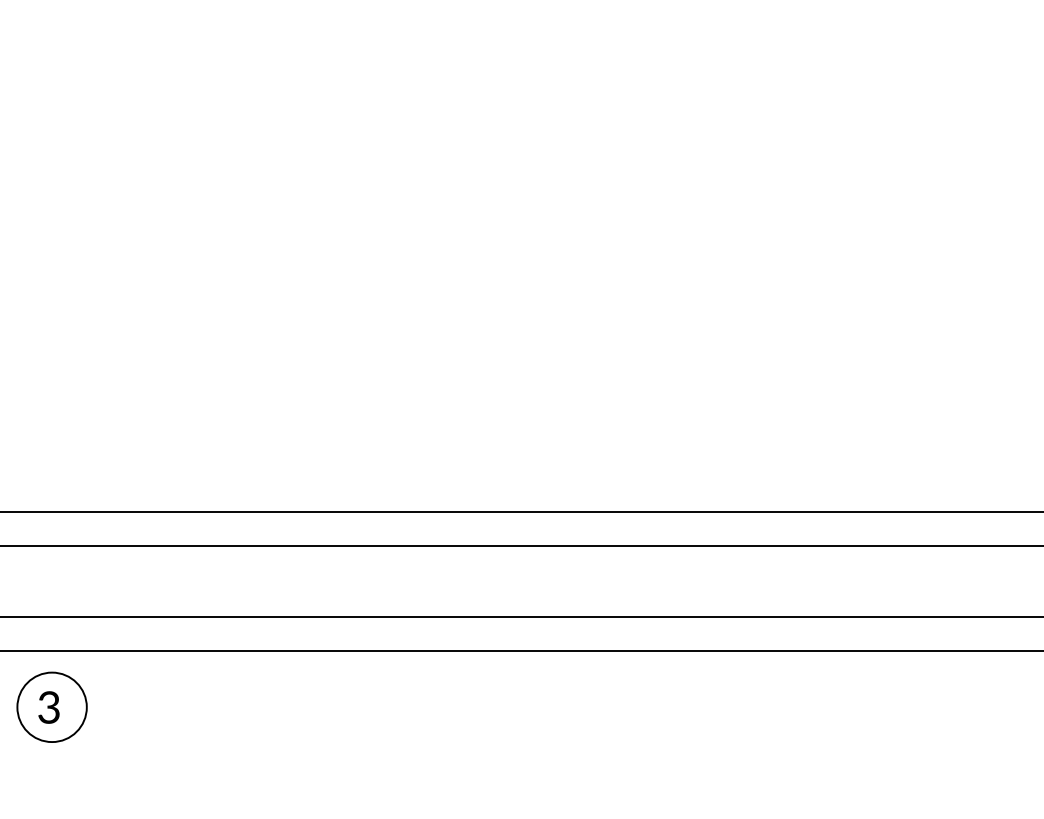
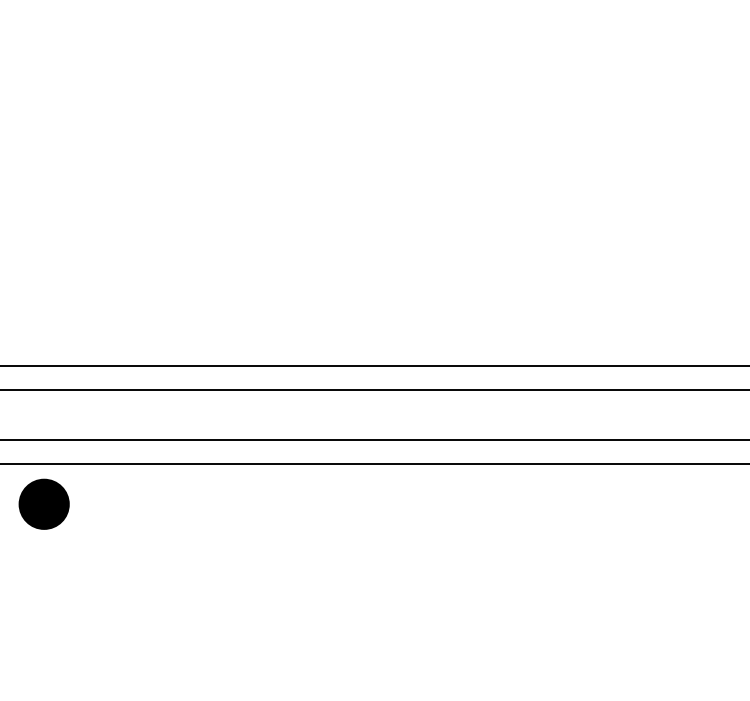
fill: (51, 706) -> (43, 503), added

